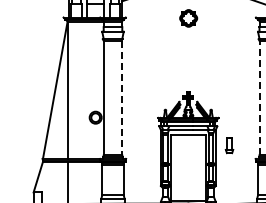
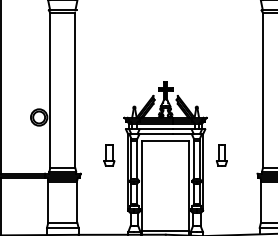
line: (122, 97) -> (75, 89), dashed -> solid
line: (259, 97) -> (262, 89), dashed -> solid
part: (146, 145) -> (108, 155), added

